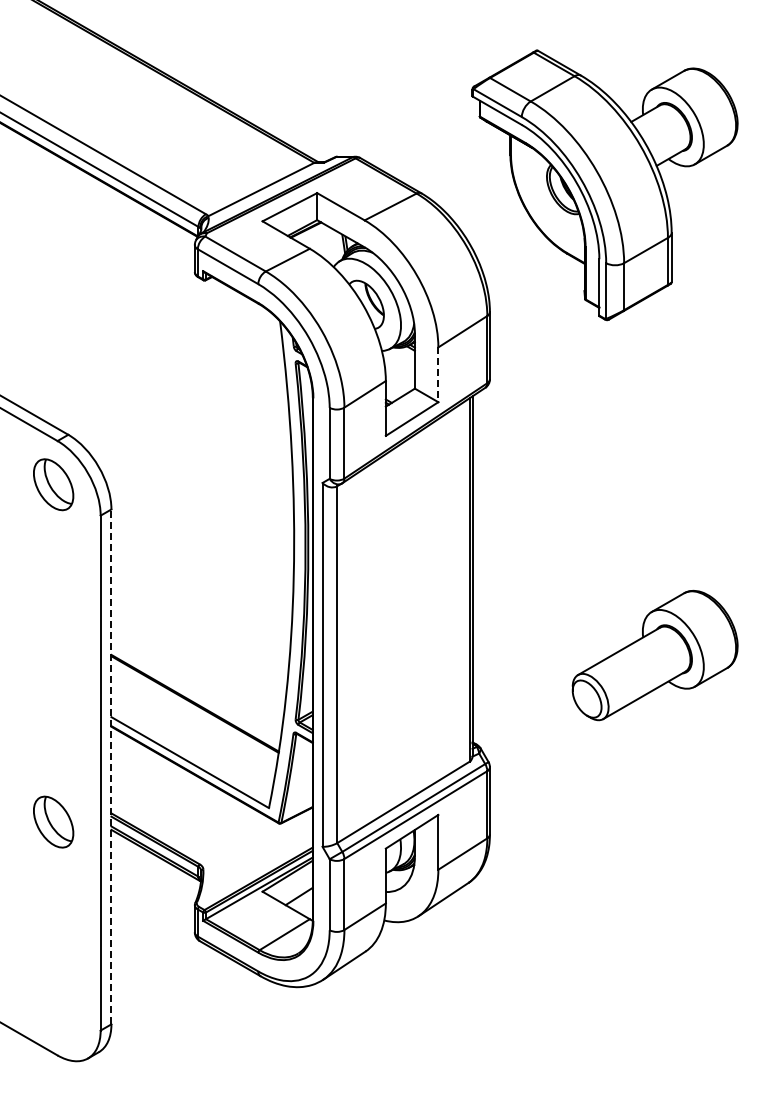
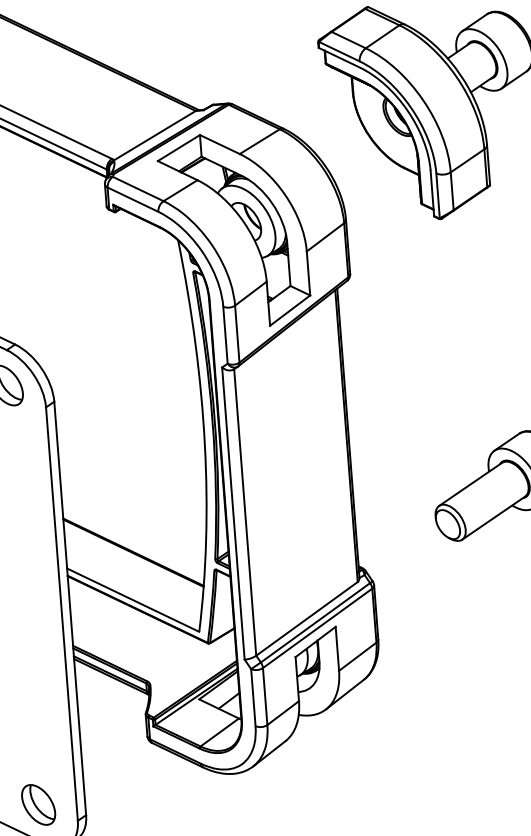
line: (438, 375) -> (308, 274), dashed -> solid
line: (111, 766) -> (70, 608), dashed -> solid
part: (53, 821) -> (38, 804), moved

